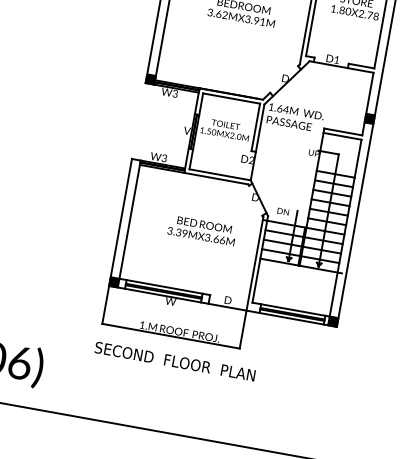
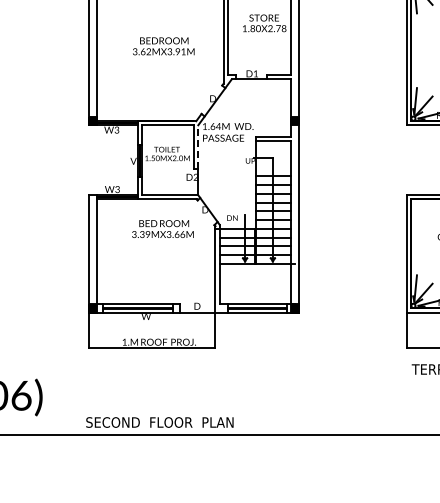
line: (260, 128) -> (198, 147), solid -> dashed
text: (201, 229) -> (162, 228), moved
text: (174, 361) -> (159, 422), moved

